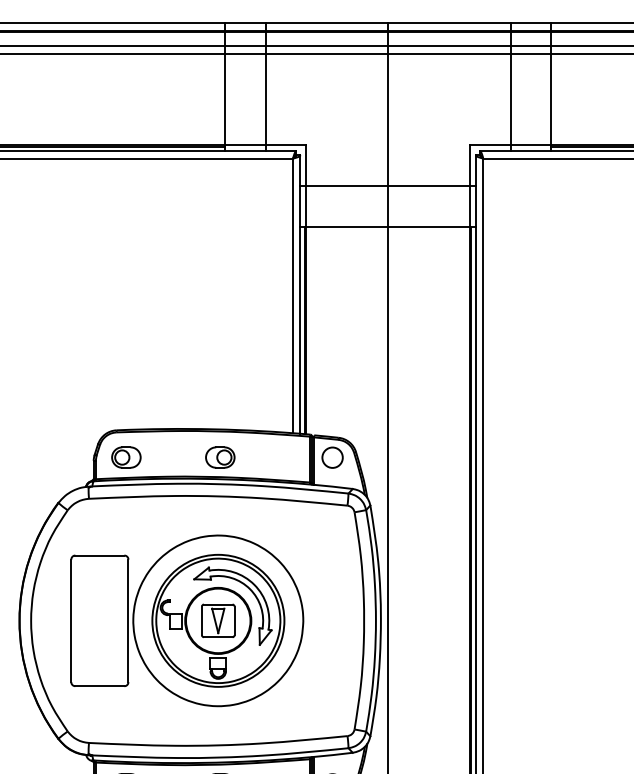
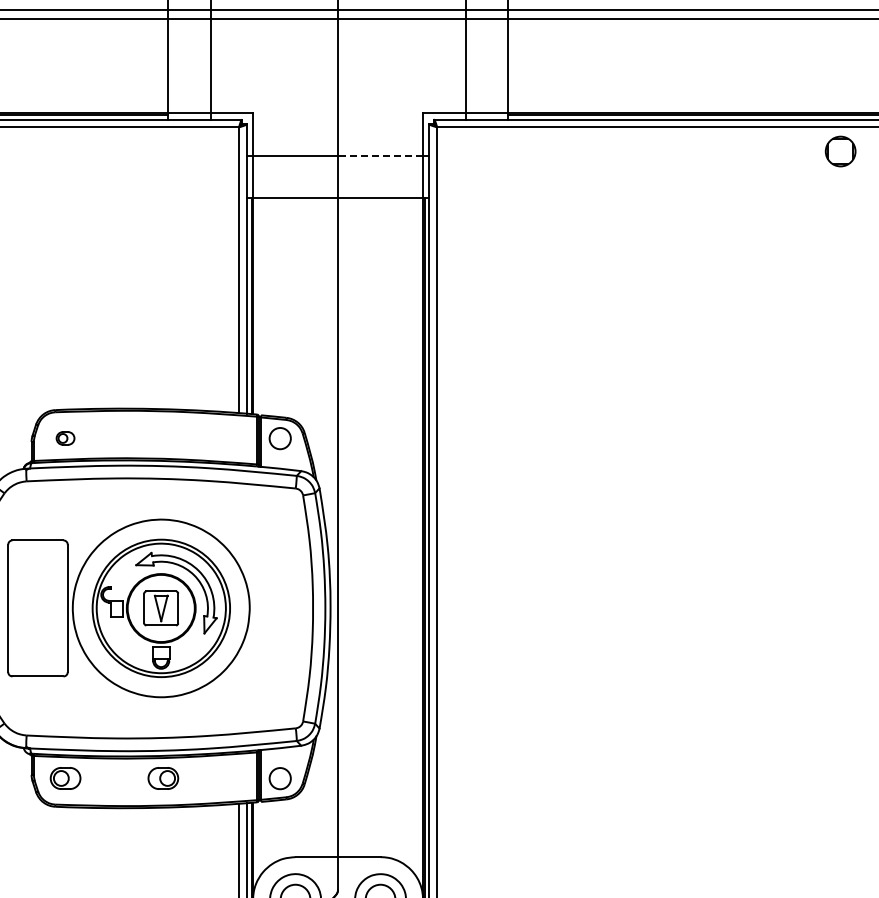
line: (428, 185) -> (380, 155), solid -> dashed
part: (126, 457) -> (65, 438), size x0.6
part: (220, 457) -> (163, 438), removed

